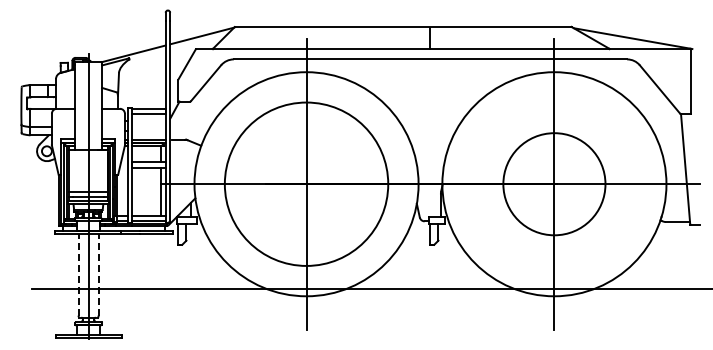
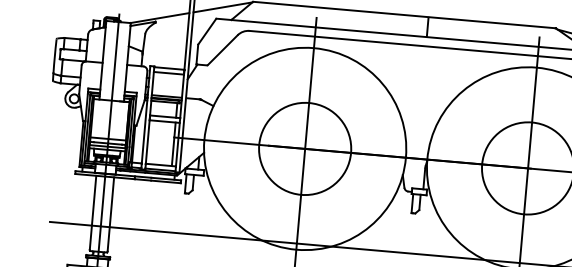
circle: (306, 184) -> (305, 149), size x0.62
line: (78, 274) -> (92, 212), dashed -> solid
line: (98, 274) -> (110, 213), dashed -> solid

